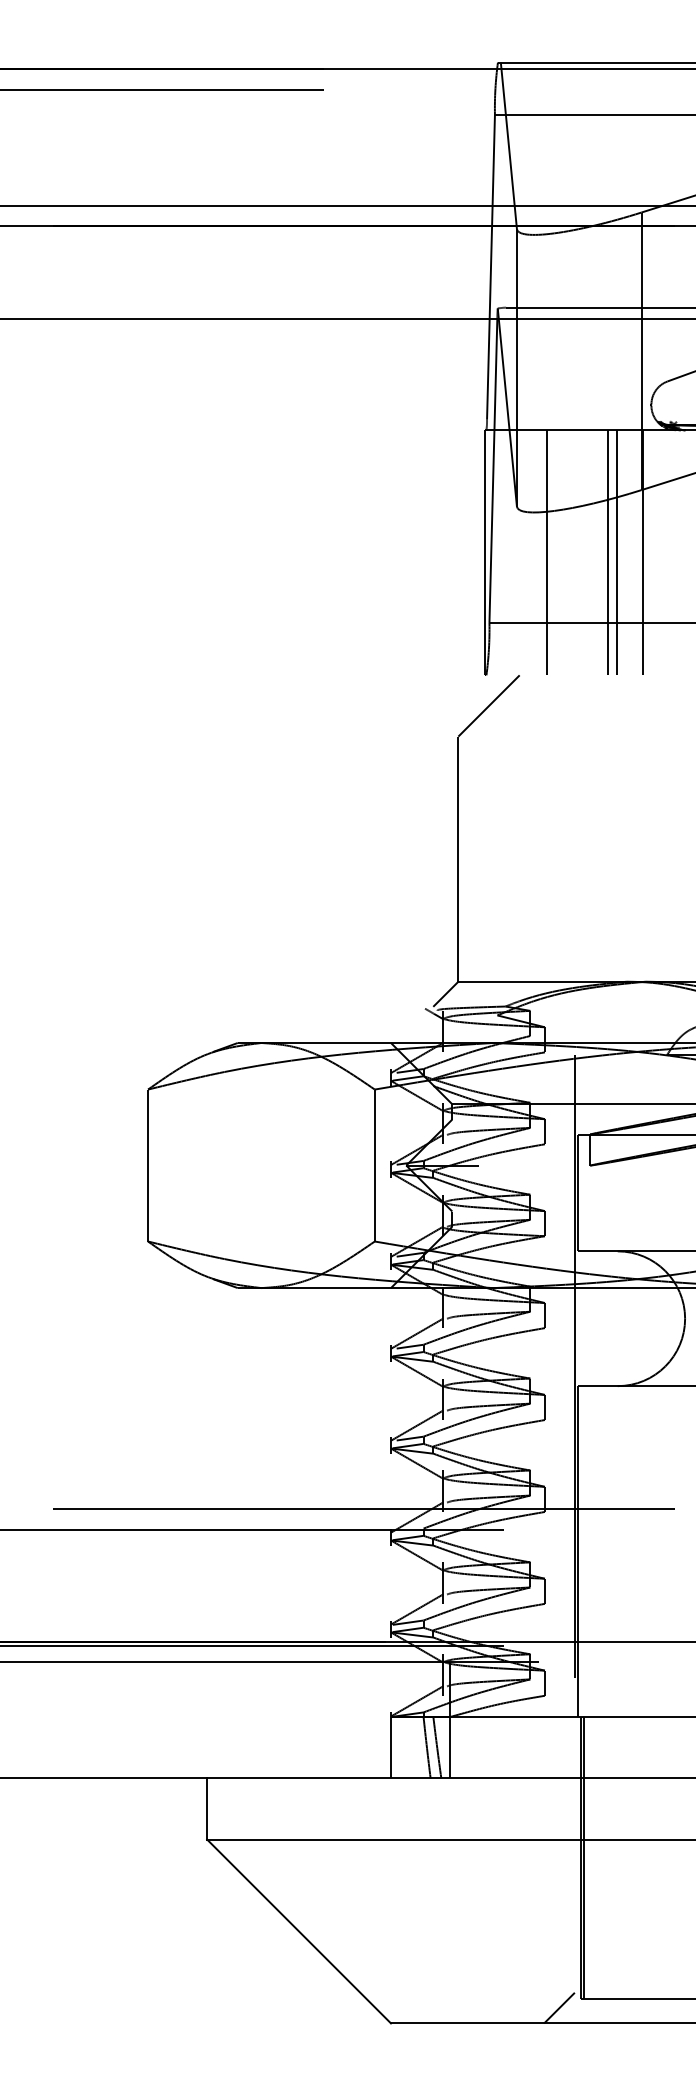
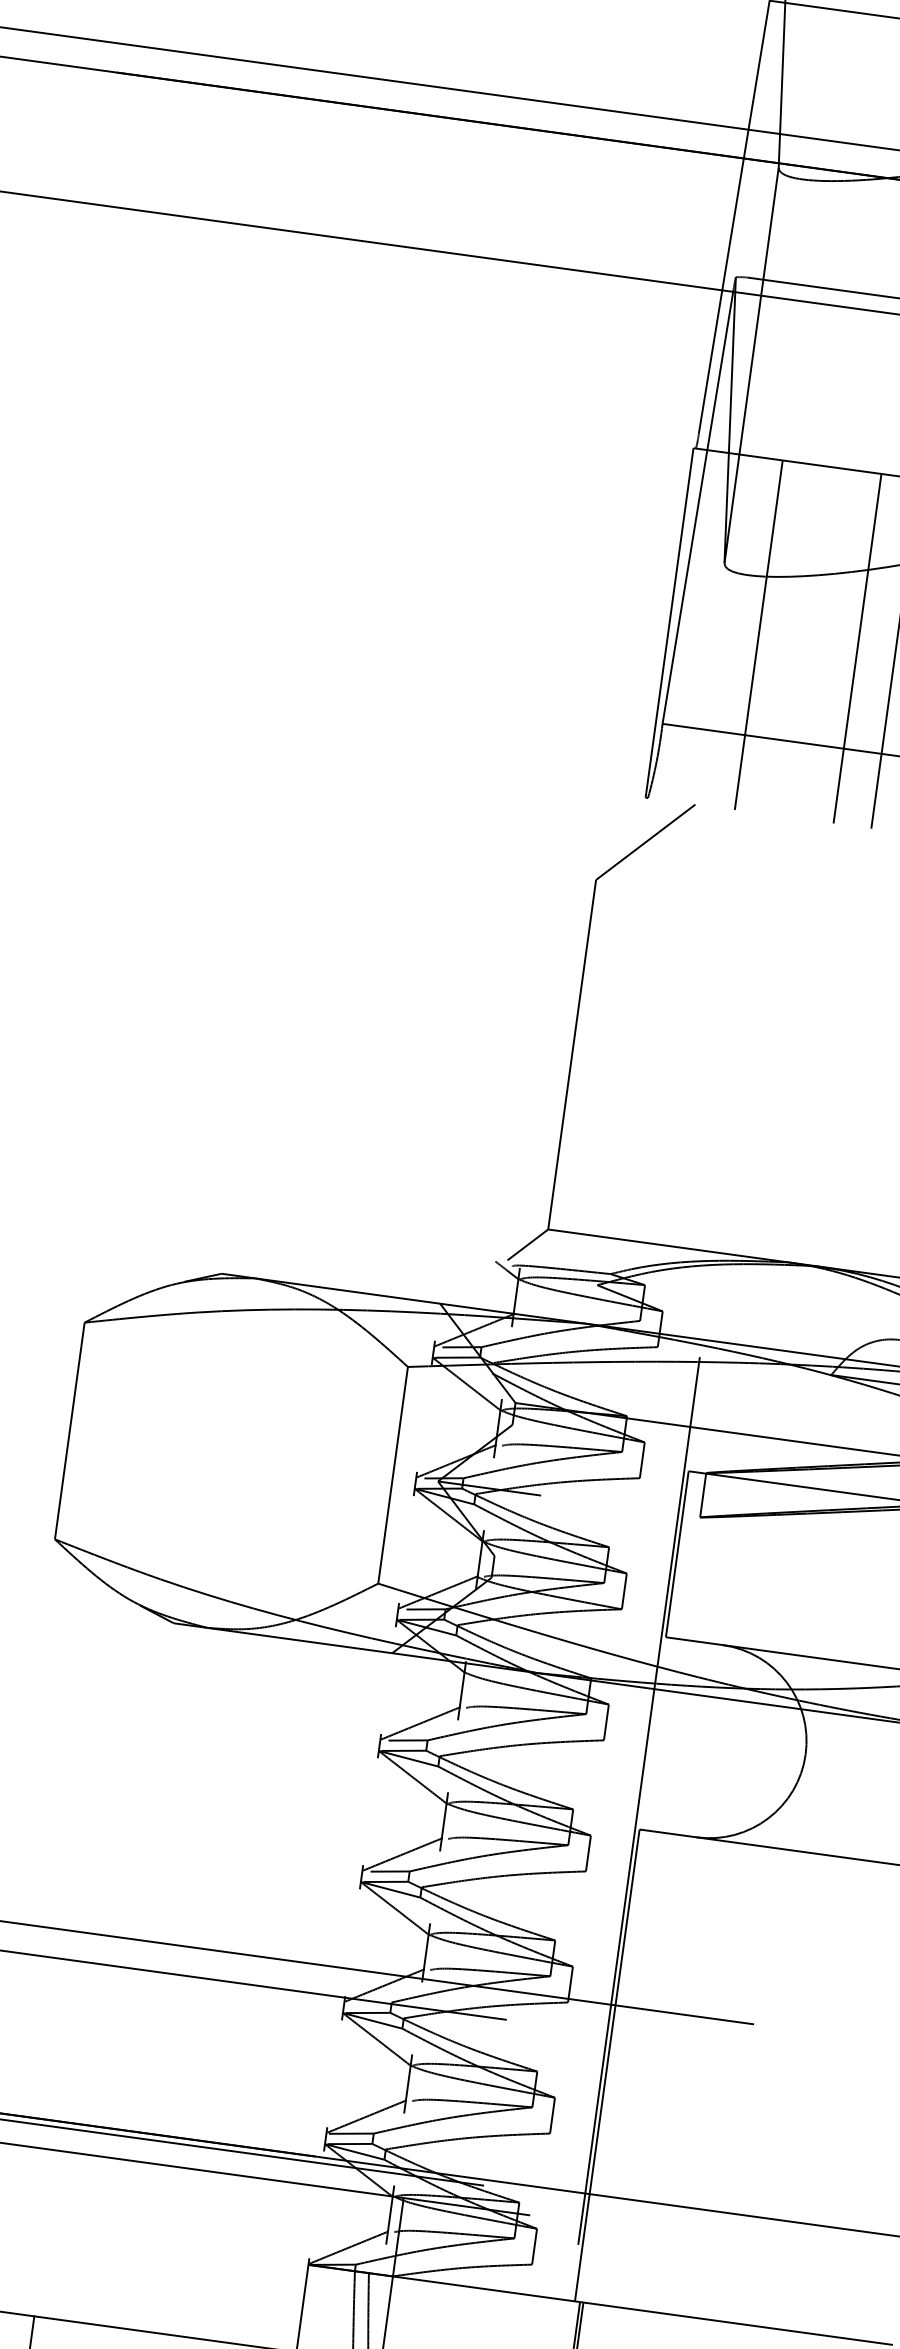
line: (607, 552) -> (844, 646), removed

